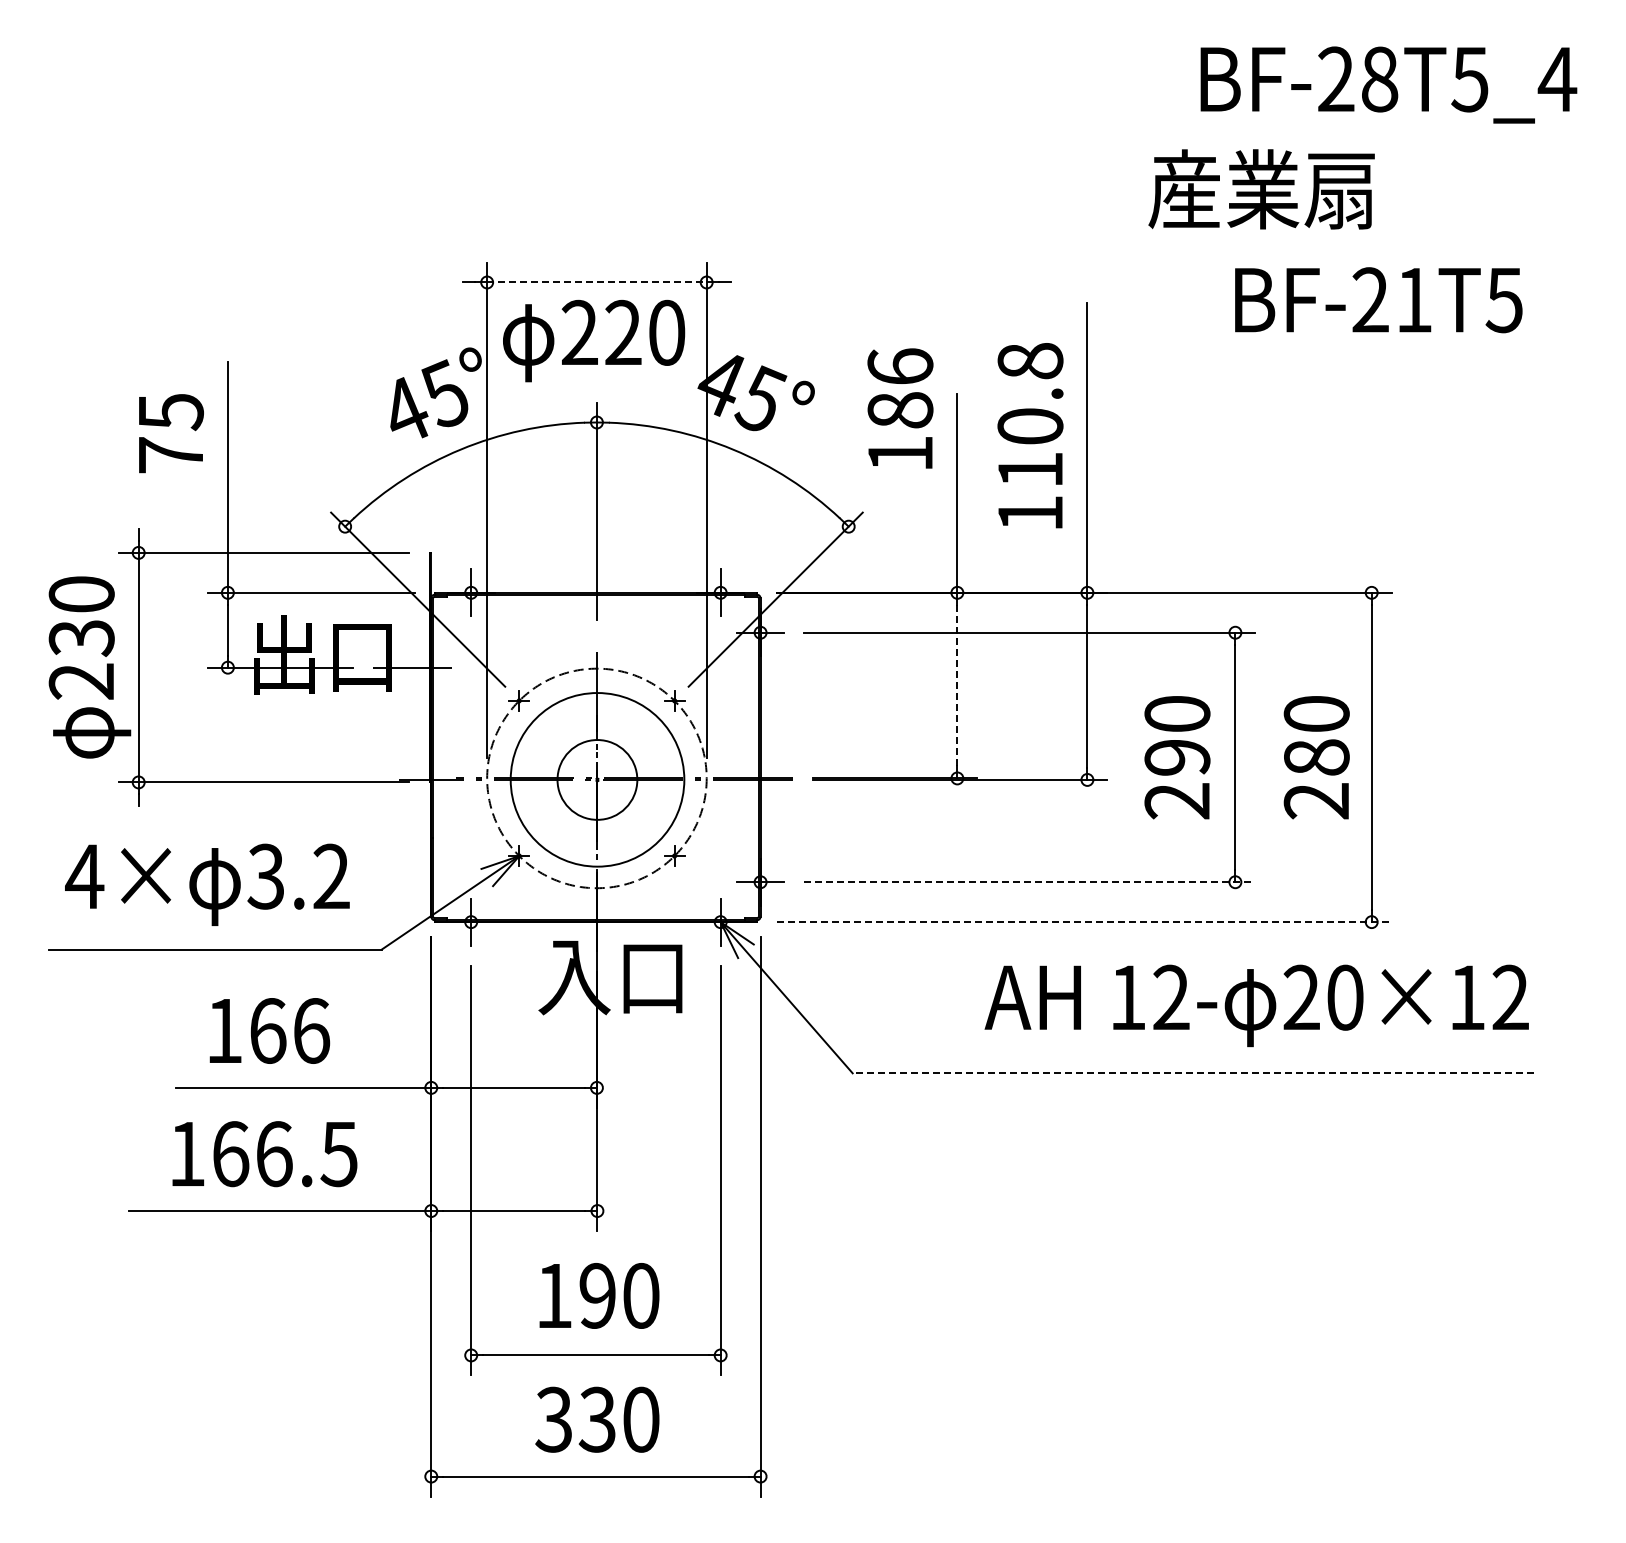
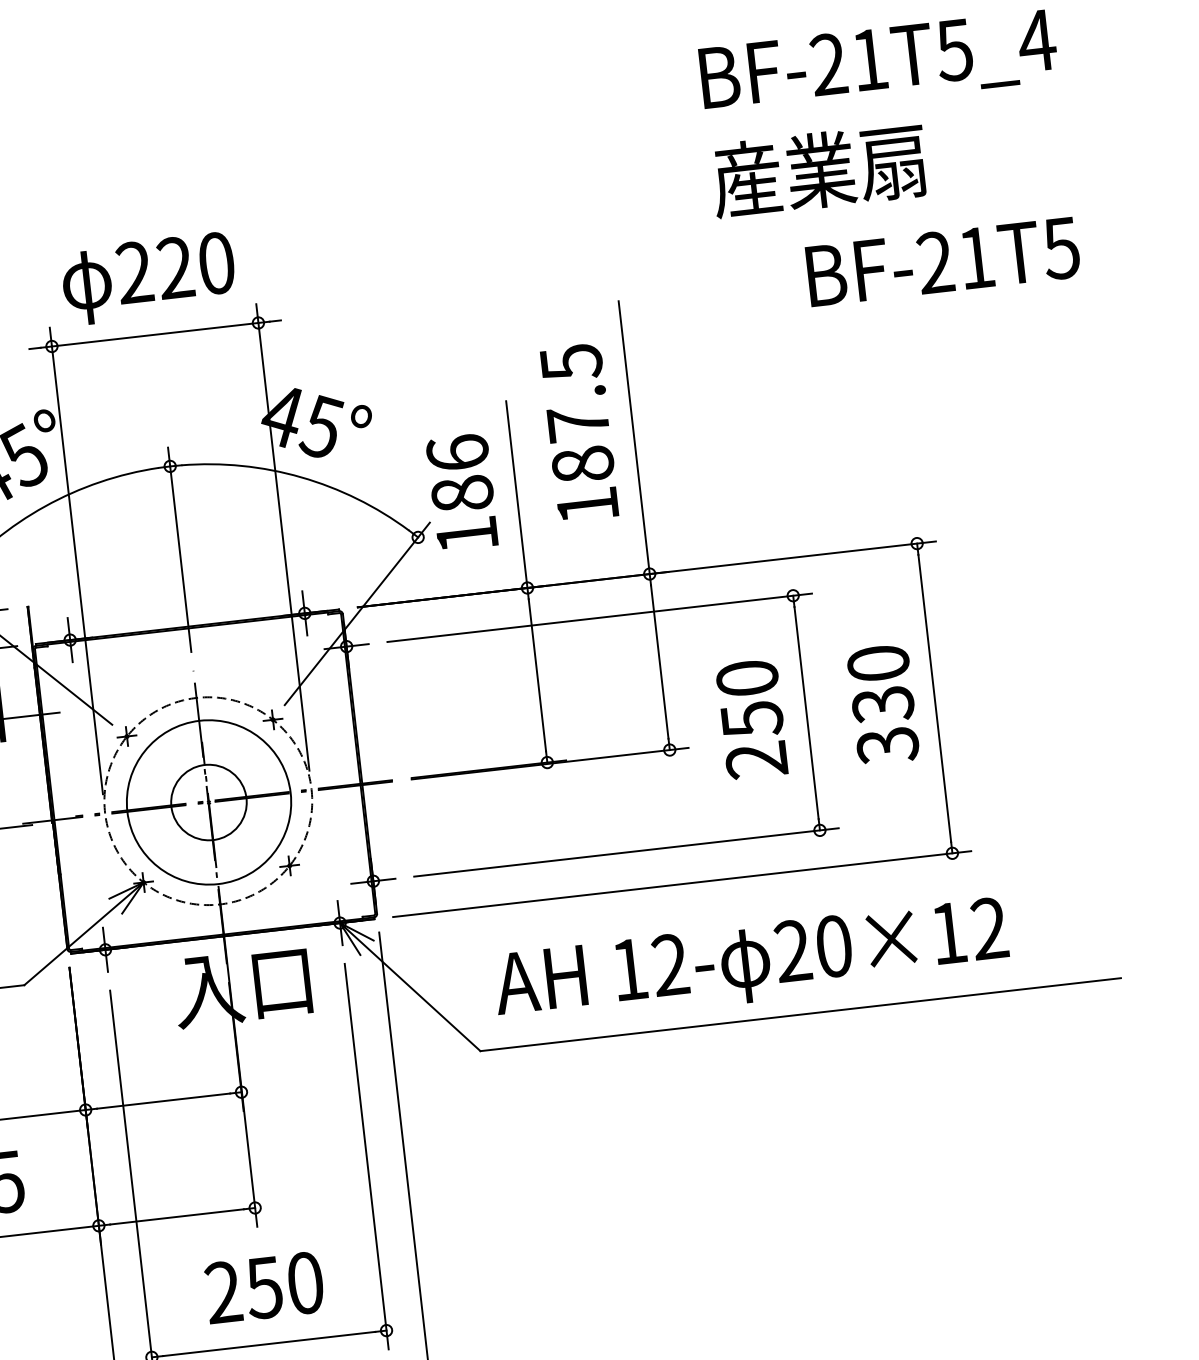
text: (1380, 79) -> (870, 59), BF-28T5_4 -> BF-21T5_4
text: (1261, 189) -> (819, 170), moved
line: (596, 282) -> (154, 334), dashed -> solid
text: (1378, 300) -> (942, 262), moved
text: (594, 340) -> (149, 278), moved
text: (900, 408) -> (462, 492), moved
text: (1030, 415) -> (577, 413), 110.8 -> 187.5
line: (957, 685) -> (537, 675), dashed -> solid
text: (1177, 757) -> (752, 719), 290 -> 250
text: (1316, 779) -> (885, 725), 280 -> 330
line: (1029, 882) -> (626, 852), dashed -> solid
line: (1084, 922) -> (682, 884), dashed -> solid
text: (1256, 1005) -> (751, 963), moved
line: (1192, 1073) -> (800, 1014), dashed -> solid
text: (575, 1295) -> (243, 1289), 190 -> 250

